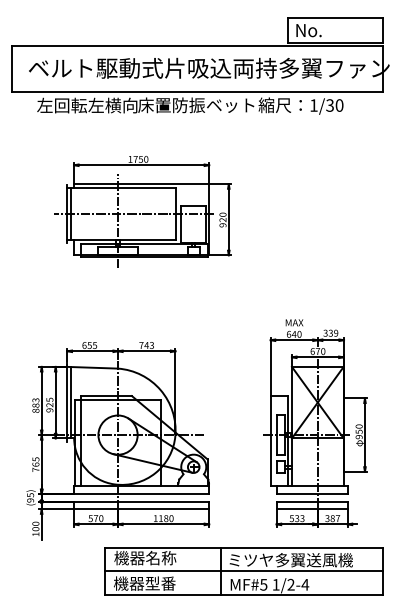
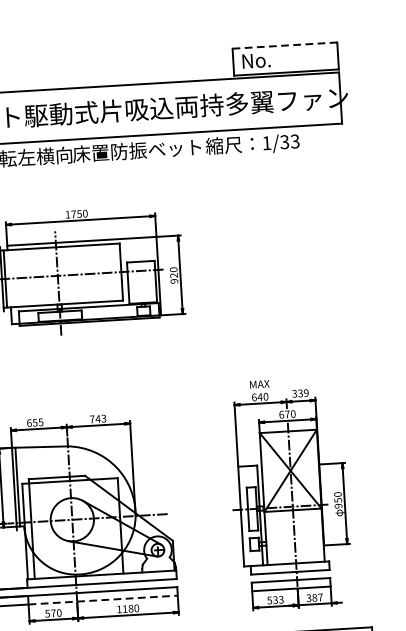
line: (335, 18) -> (285, 45), solid -> dashed
text: (339, 105) -> (295, 141), 1/30 -> 1/33
line: (141, 509) -> (103, 600), solid -> dashed

